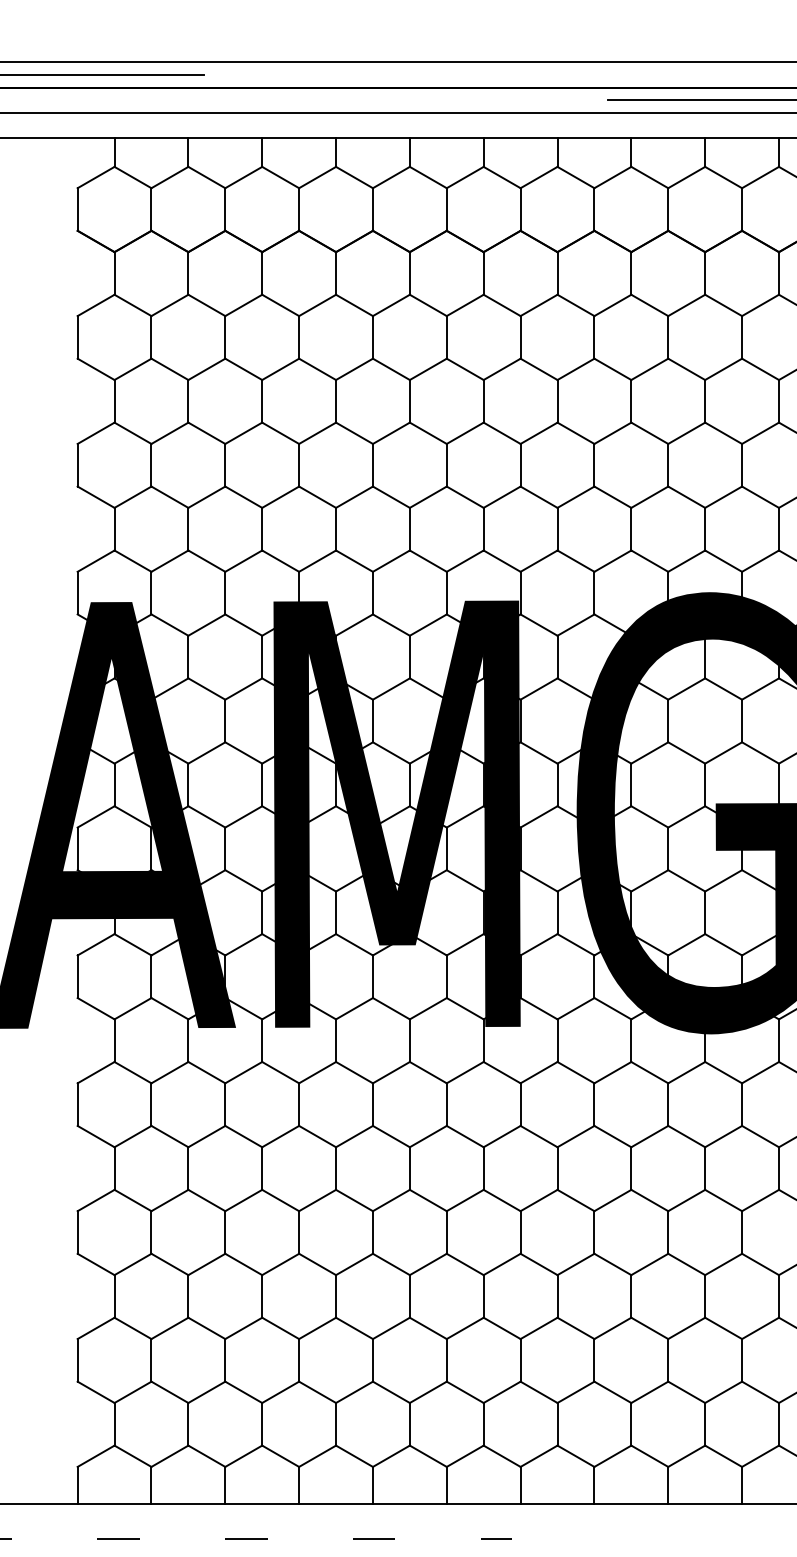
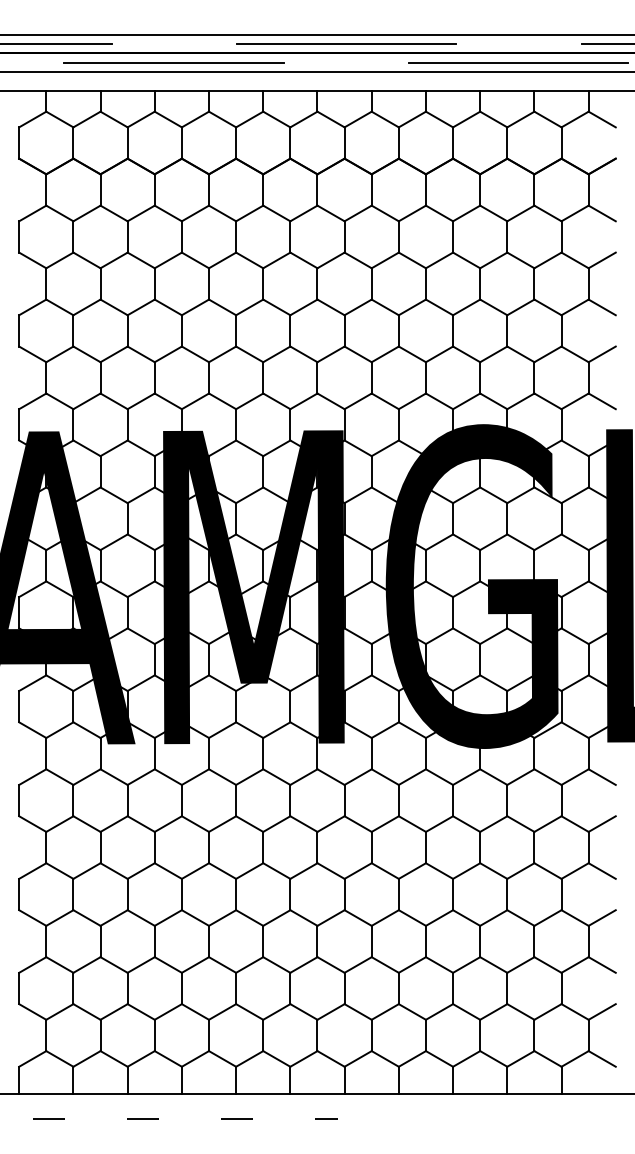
line: (523, 75) -> (346, 44), added
line: (287, 99) -> (173, 62), added

